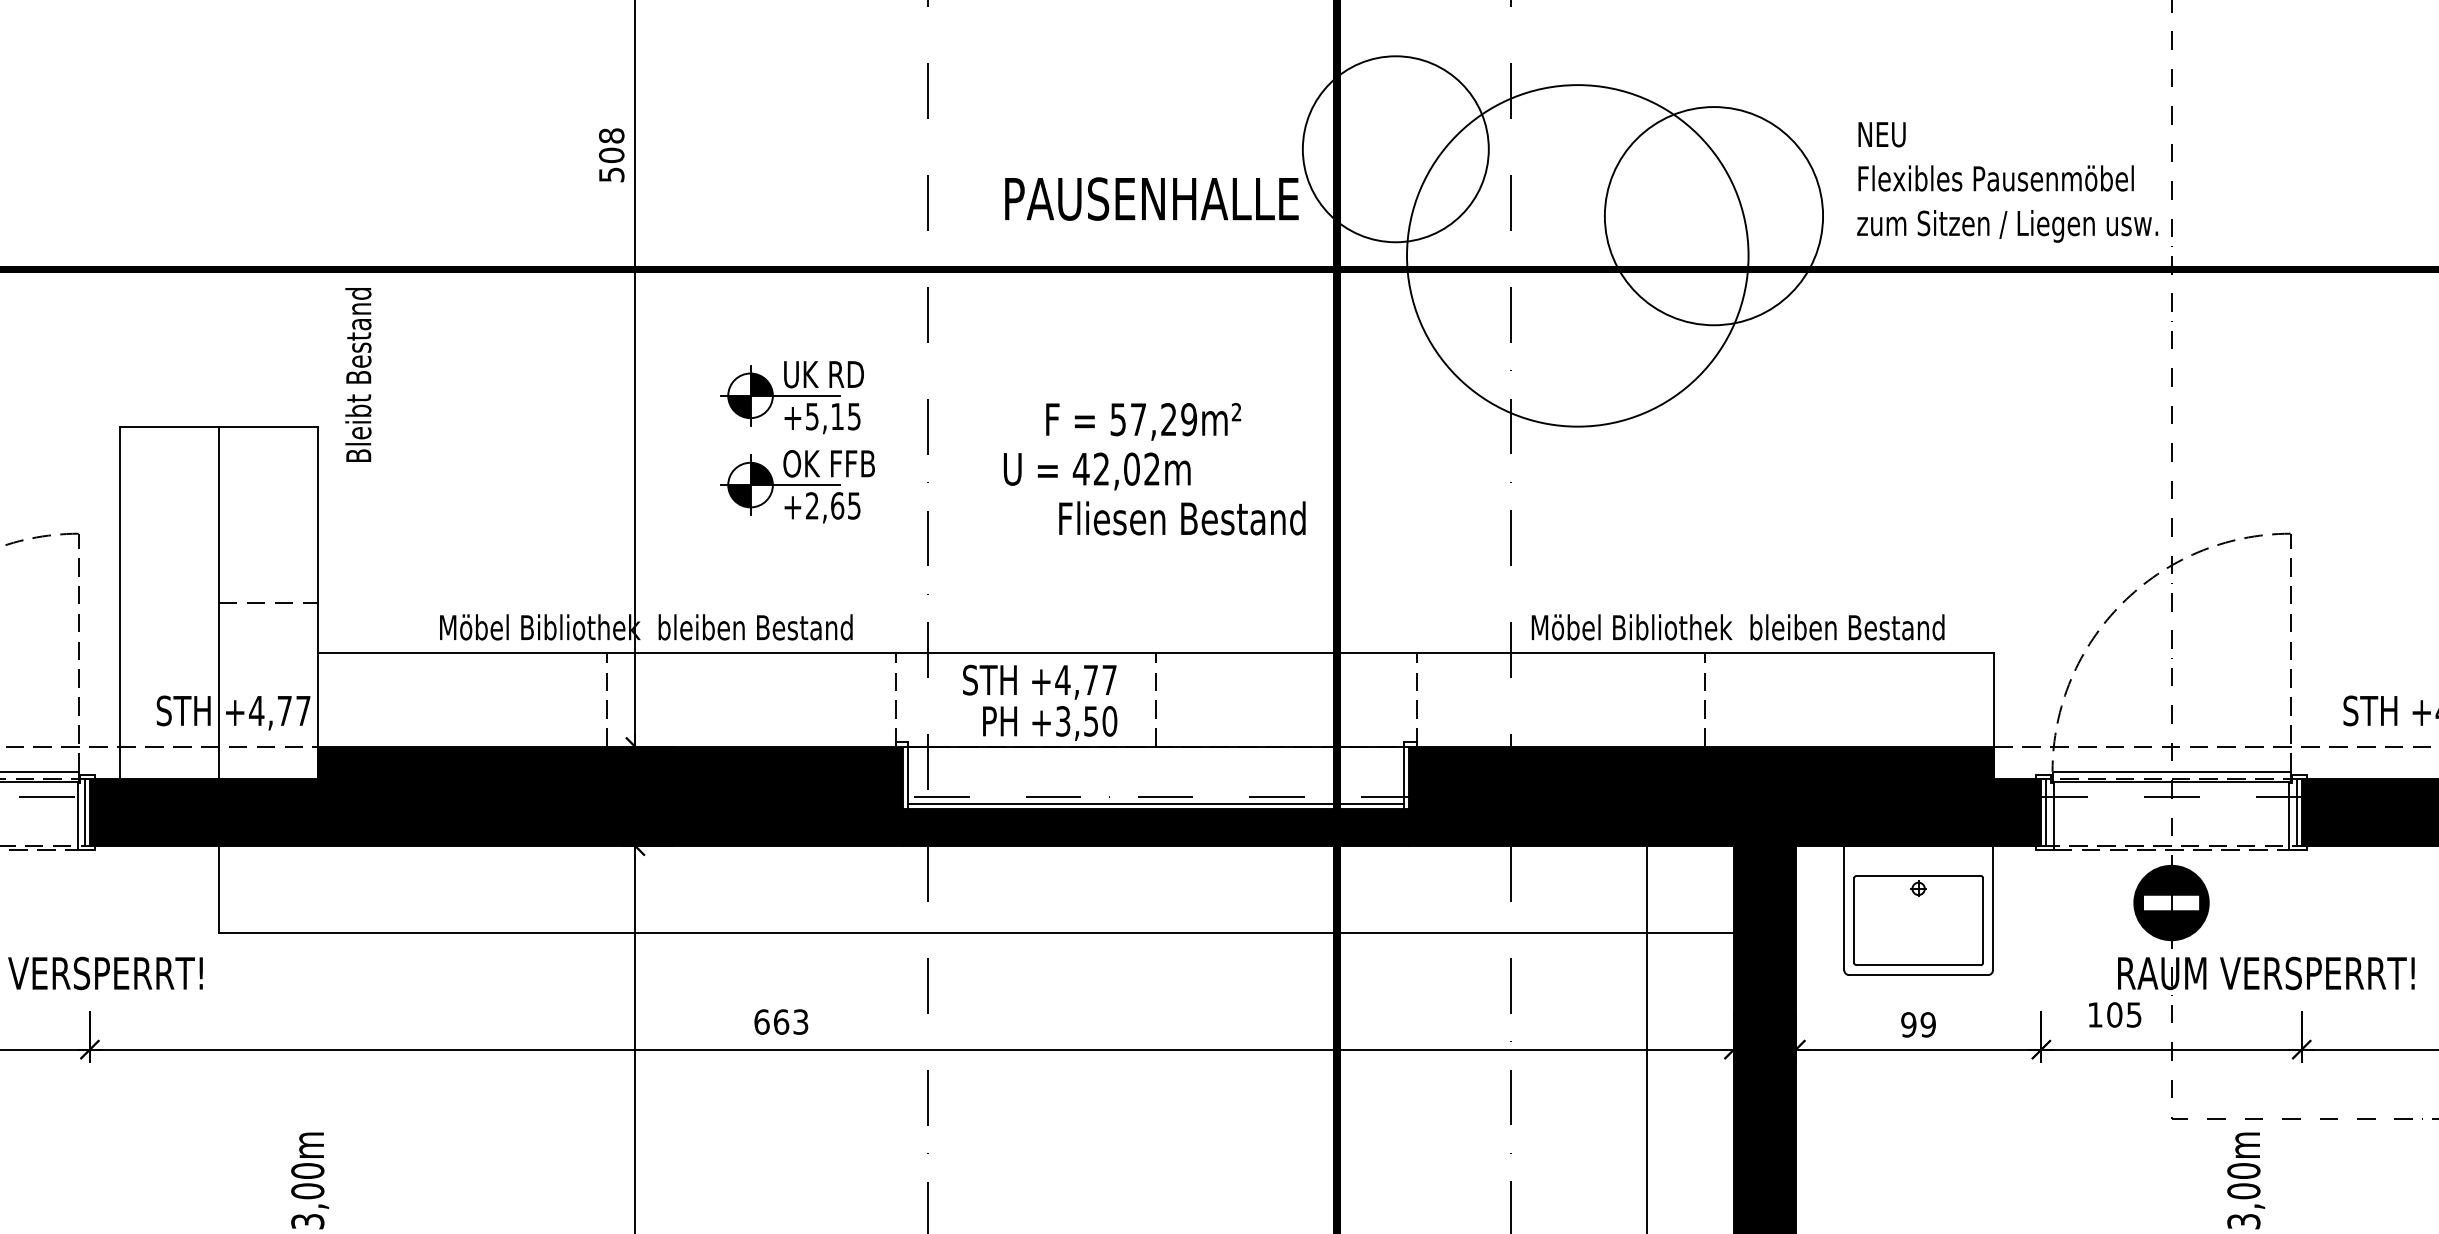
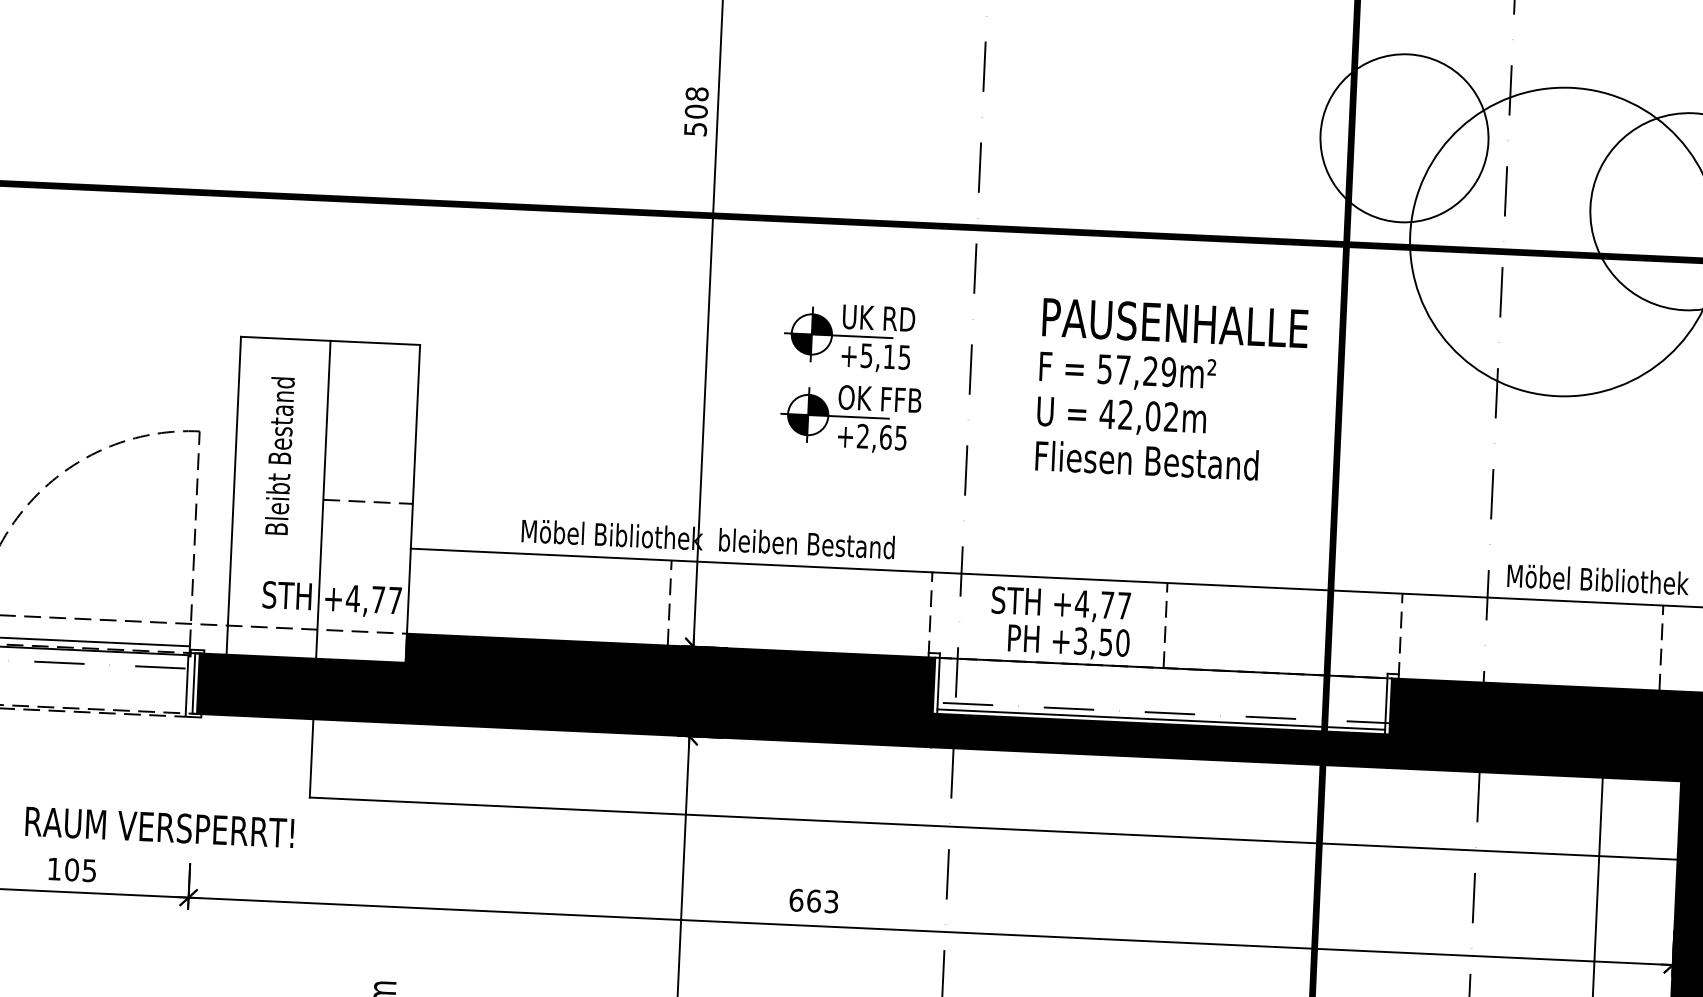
text: (1151, 198) -> (1175, 322), moved
text: (358, 374) -> (279, 455), moved
text: (1143, 421) -> (1127, 372), moved
text: (1182, 518) -> (1147, 460), moved

